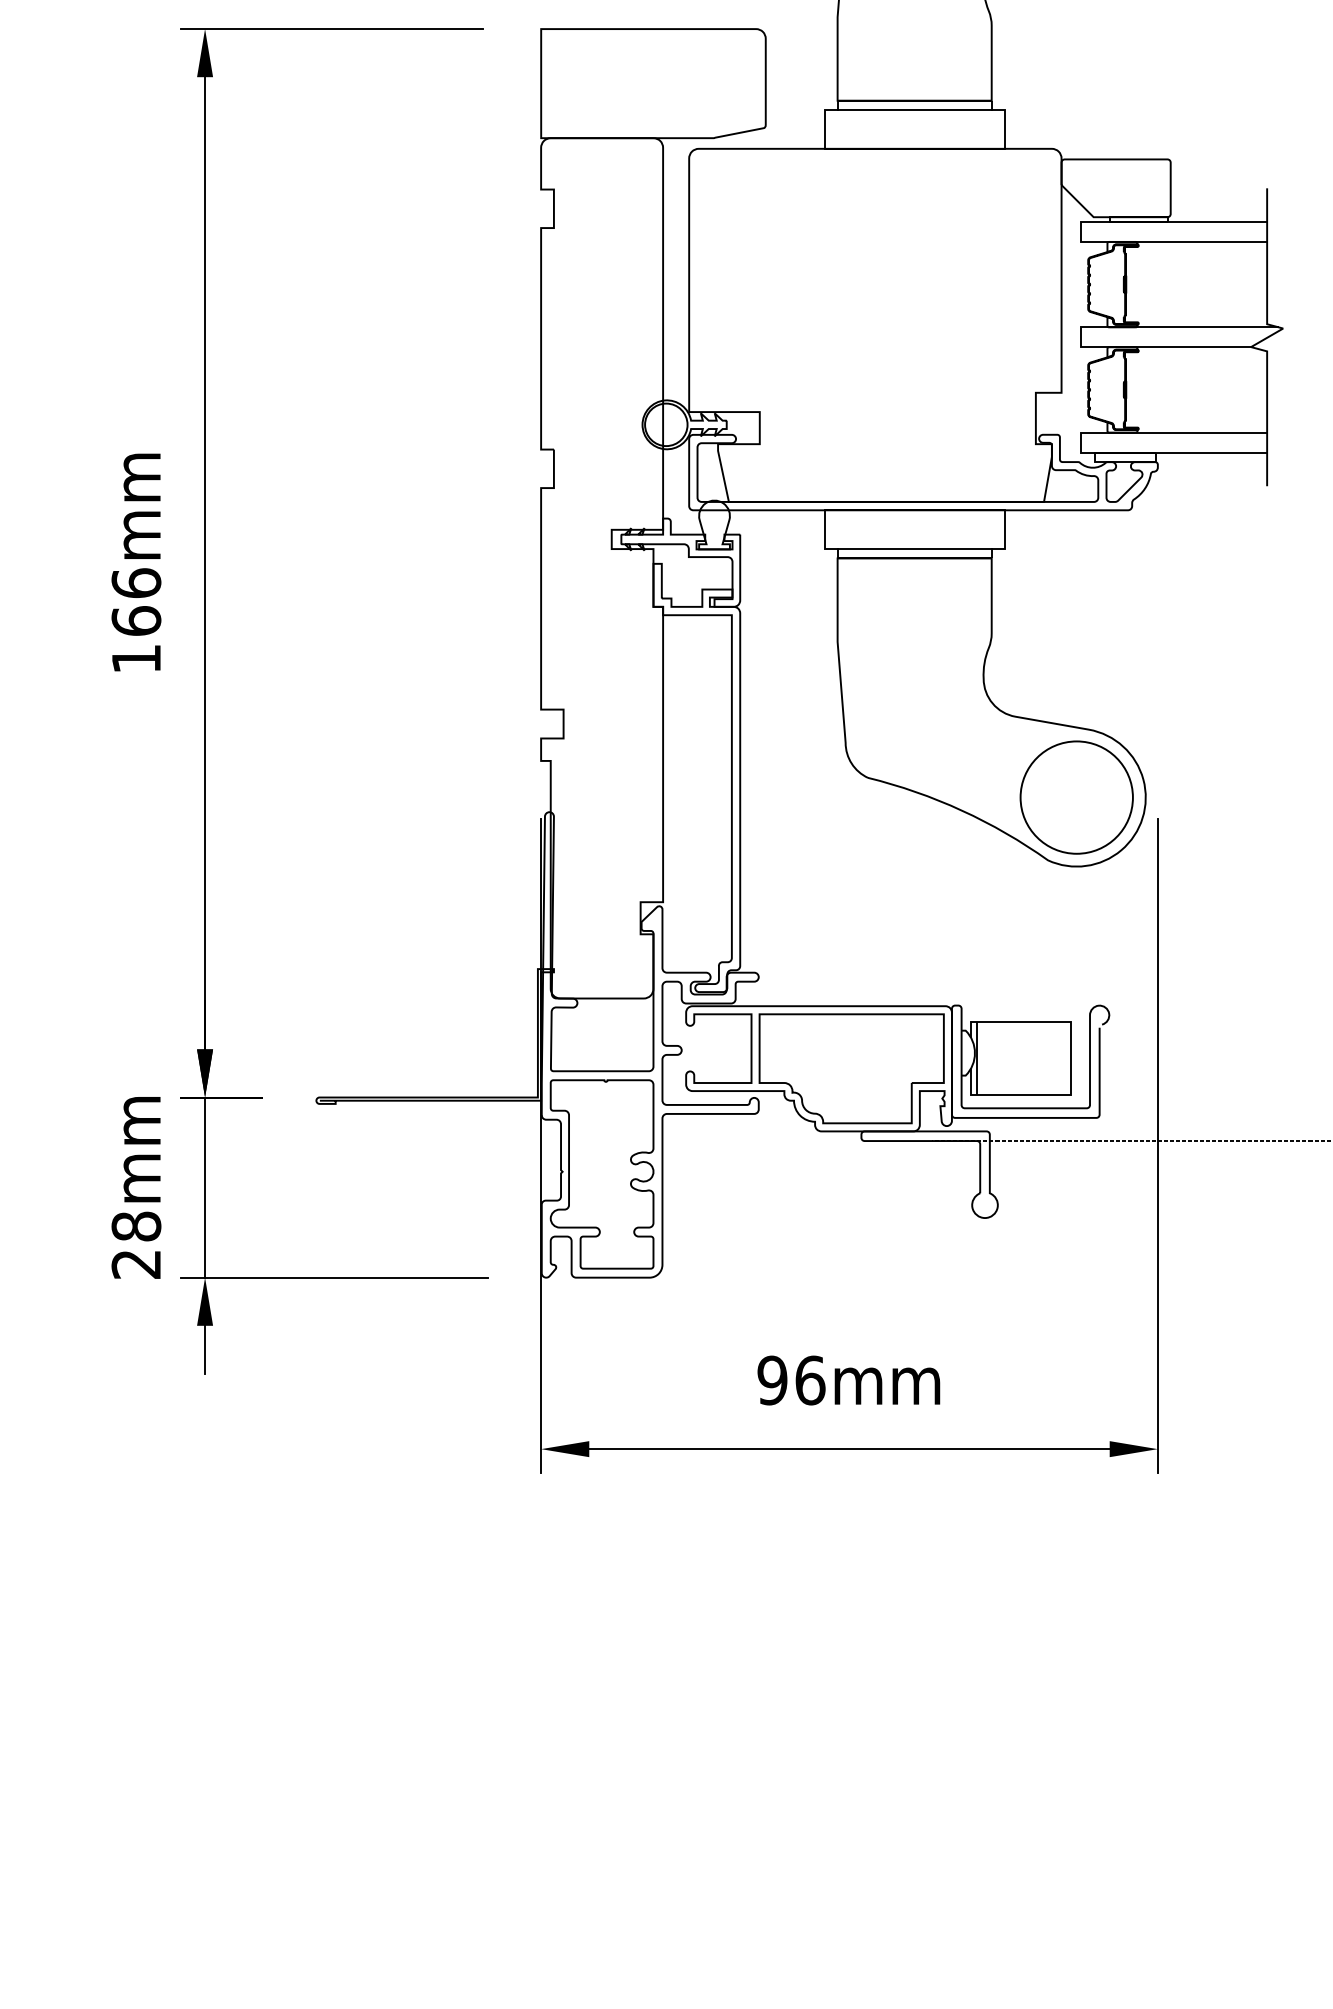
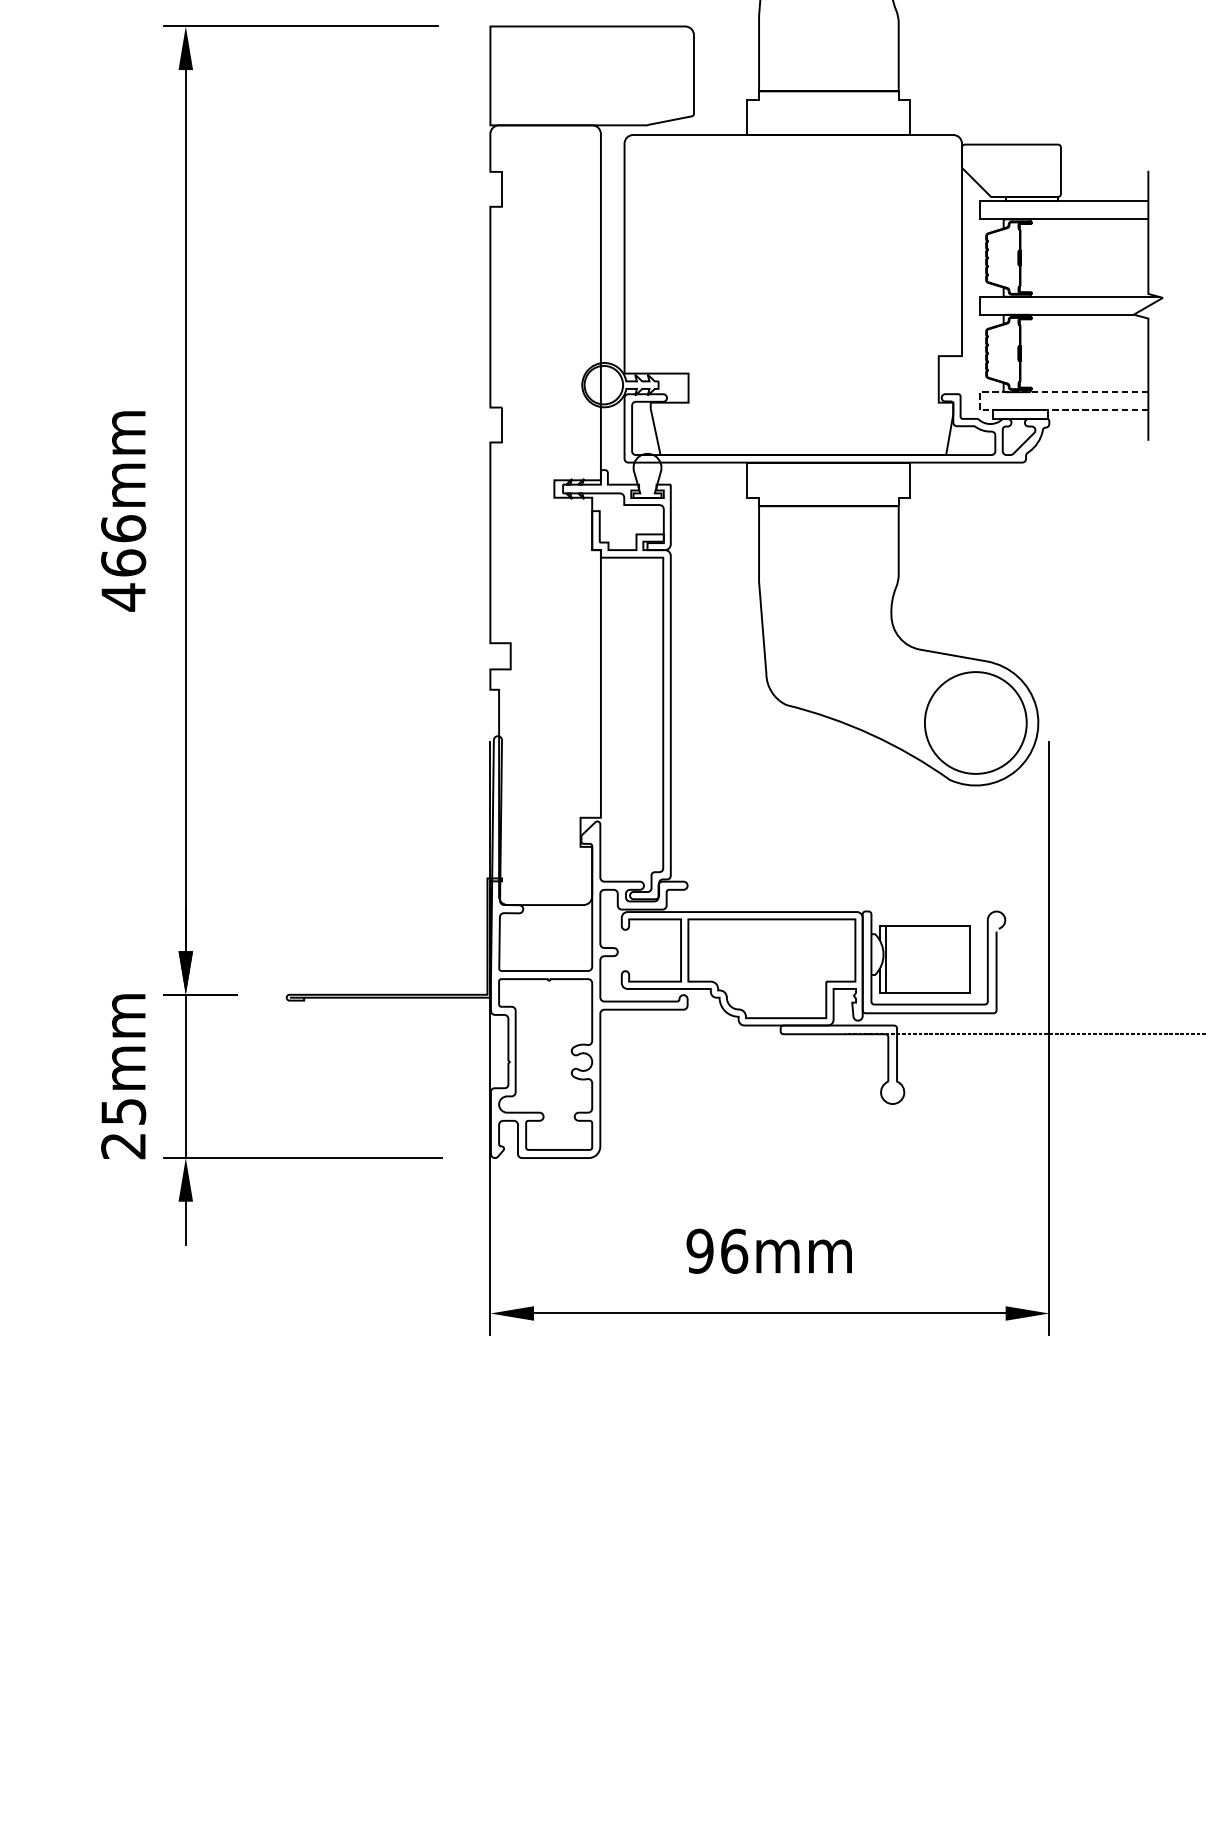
line: (914, 110) -> (828, 100), removed
line: (1080, 442) -> (979, 401), solid -> dashed
line: (914, 548) -> (828, 497), removed
text: (136, 658) -> (123, 596), 166mm -> 466mm
text: (136, 1226) -> (123, 1111), 28mm -> 25mm

